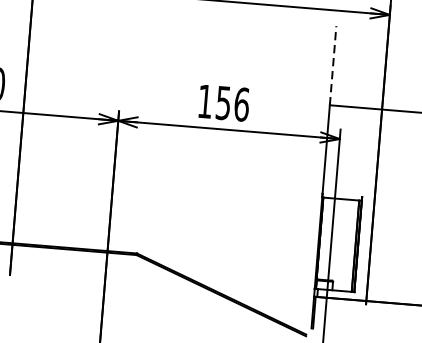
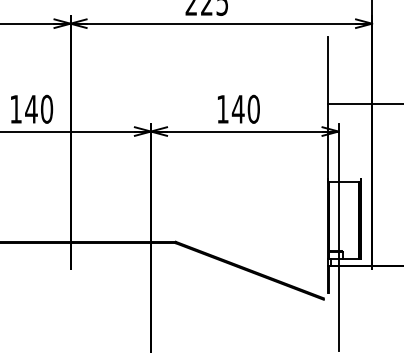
line: (332, 65) -> (327, 70), dashed -> solid
text: (232, 102) -> (245, 108), 156 -> 140

